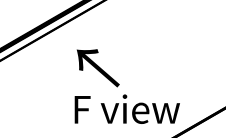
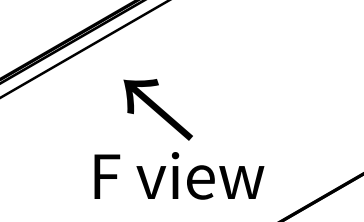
text: (126, 108) -> (177, 174), moved

